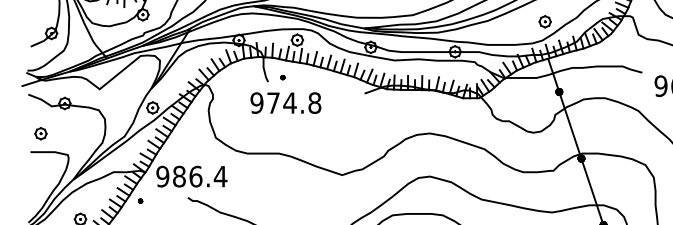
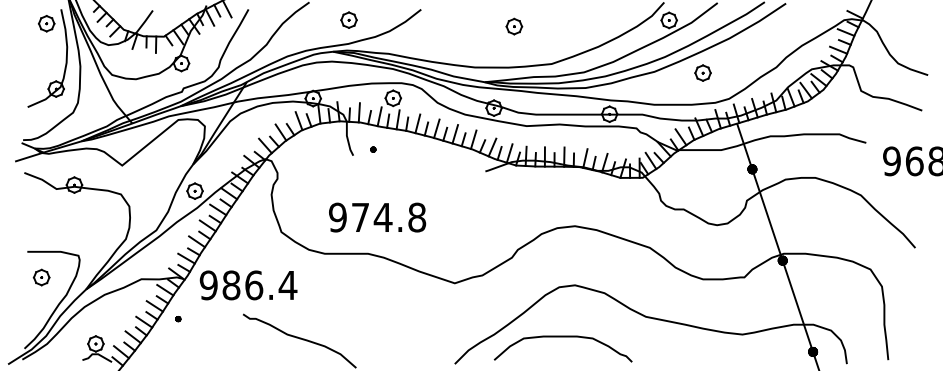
part: (544, 21) -> (702, 72), moved
text: (285, 103) -> (377, 217), moved
part: (40, 133) -> (41, 277), moved

